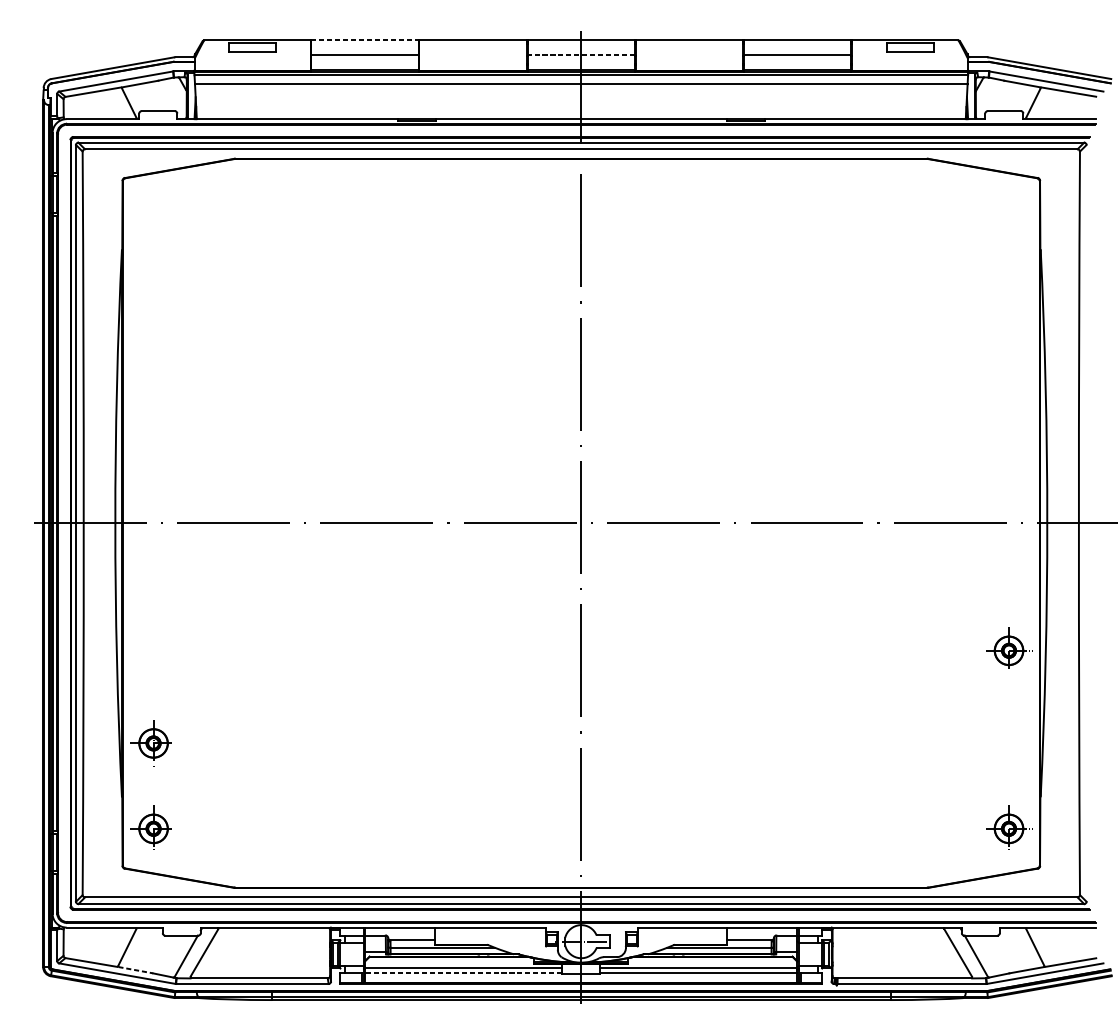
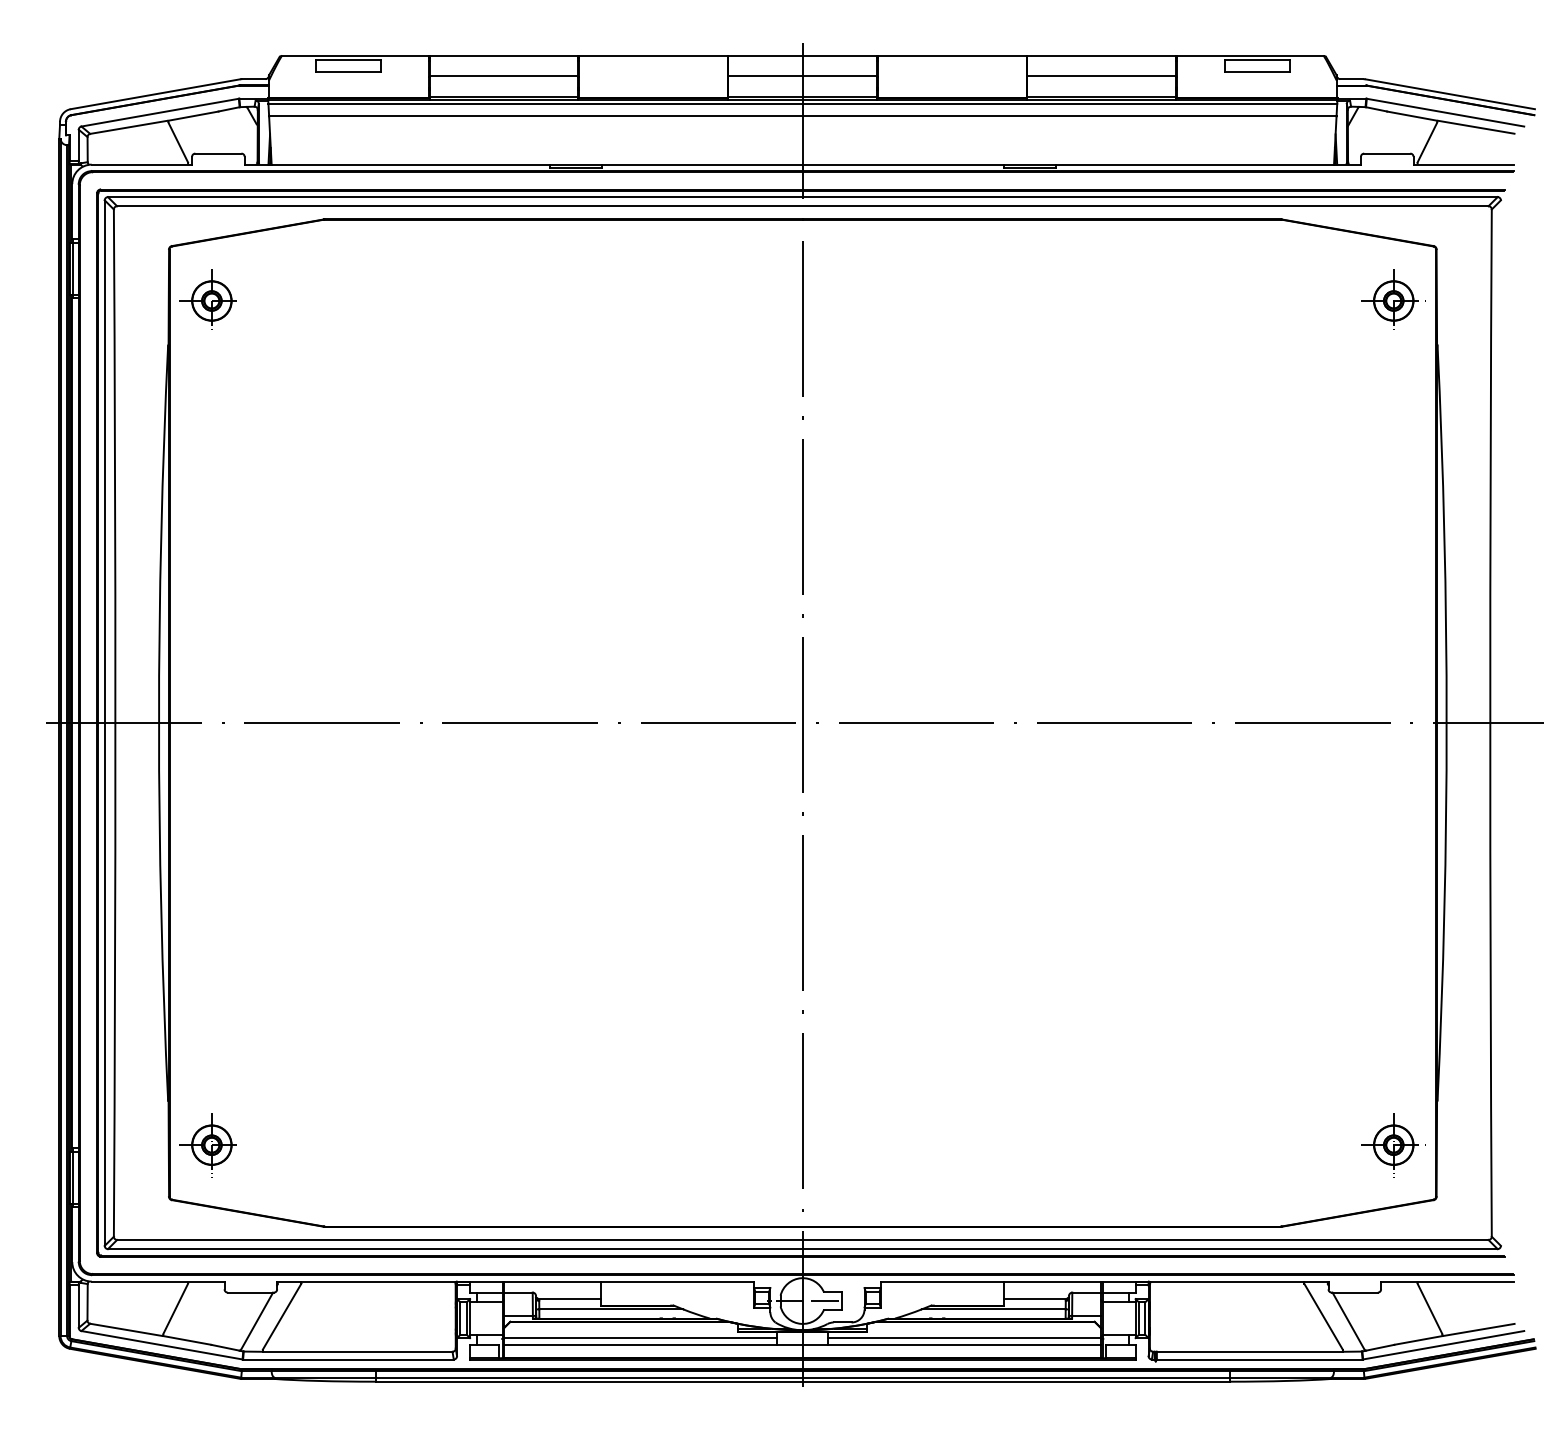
line: (365, 40) -> (504, 55), dashed -> solid
line: (581, 54) -> (802, 75), dashed -> solid
part: (150, 216) -> (207, 299), added
part: (1008, 216) -> (1393, 299), added
part: (1008, 651) -> (1393, 899), removed
part: (150, 743) -> (207, 1027), removed
line: (135, 970) -> (187, 1340), dashed -> solid
line: (463, 973) -> (639, 1344), dashed -> solid

